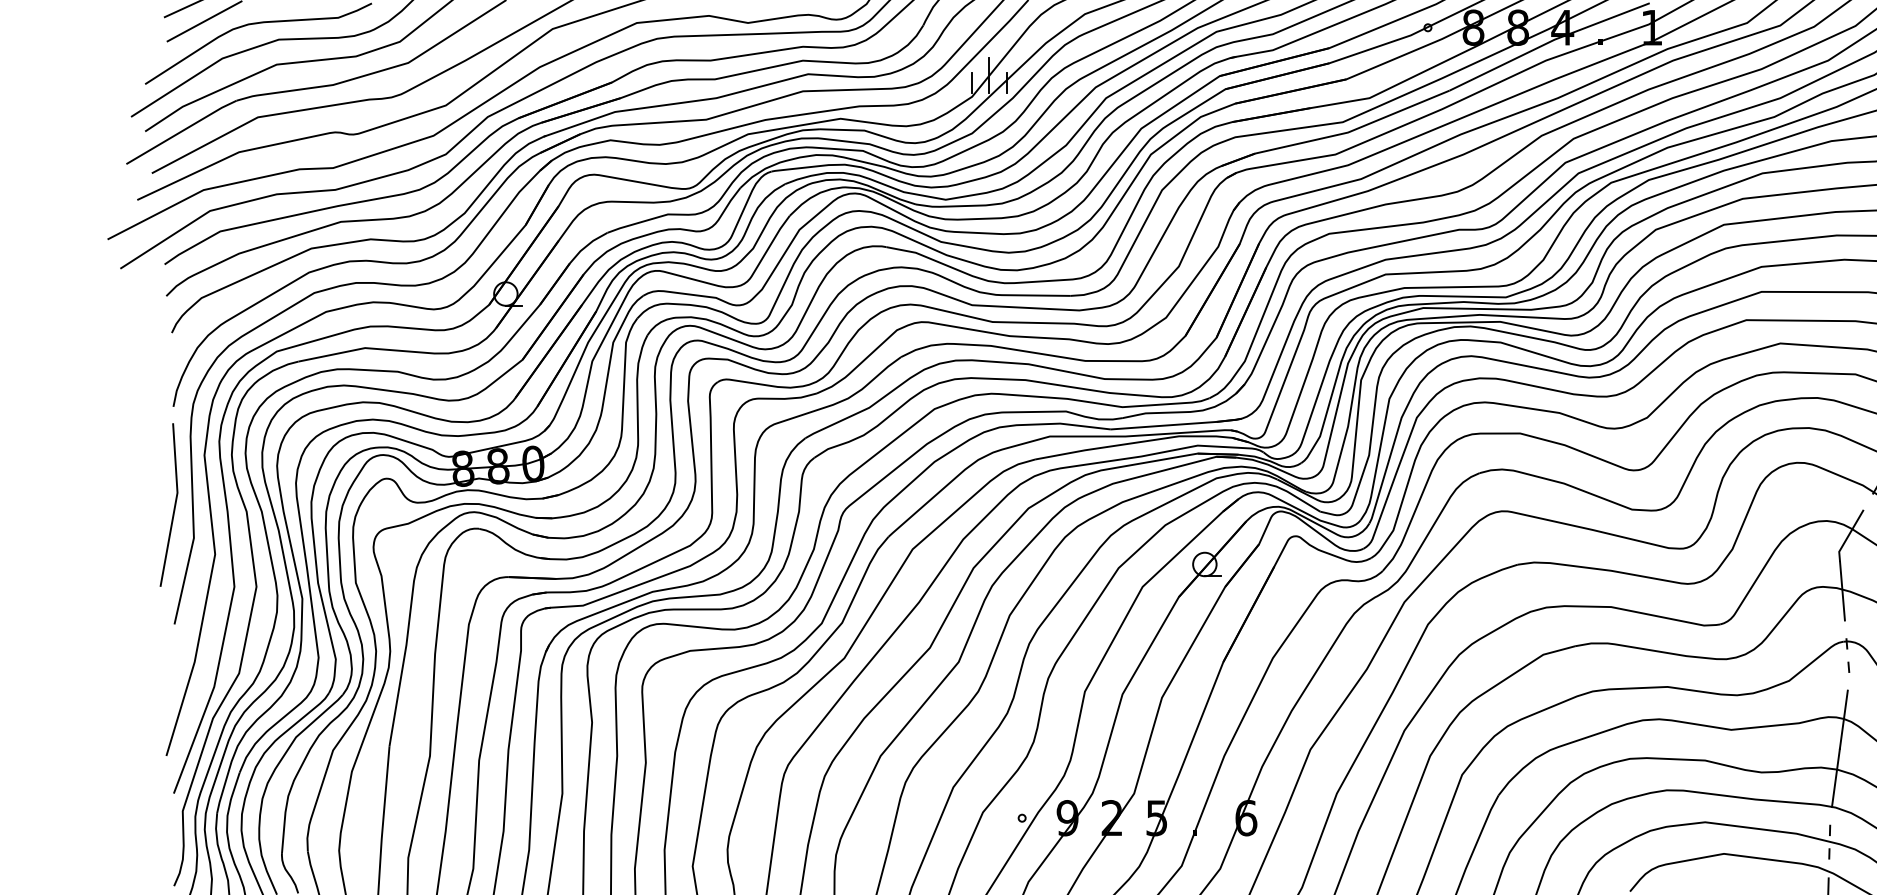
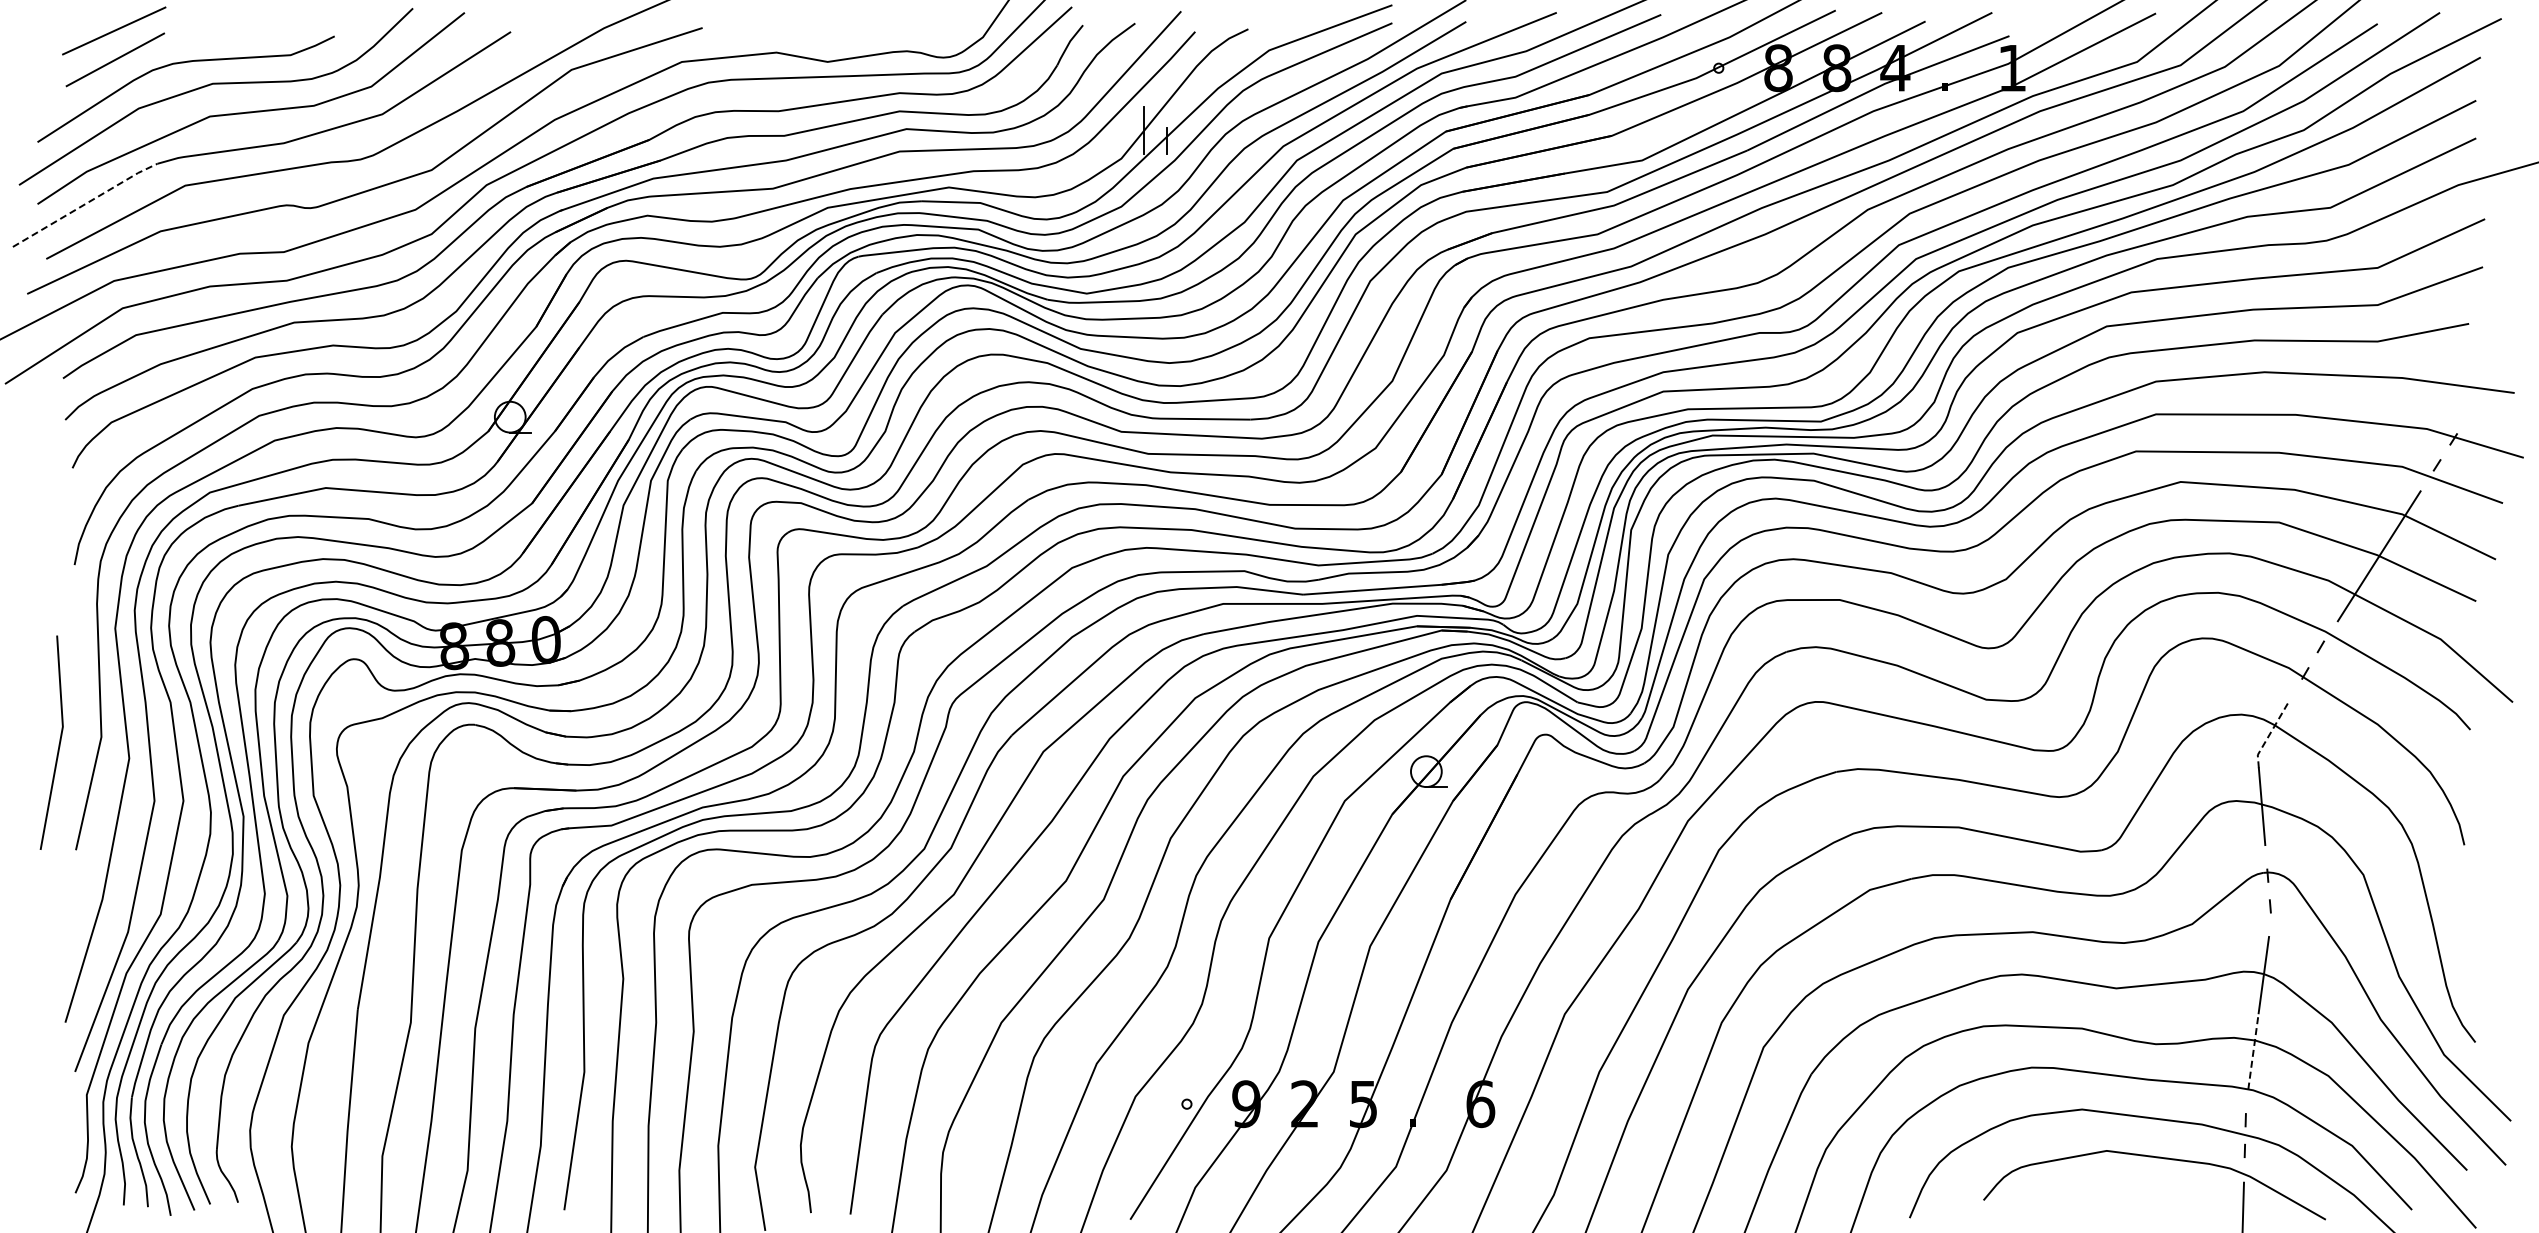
line: (971, 82) -> (1120, 140), removed
line: (181, 130) -> (85, 203), solid -> dashed
line: (174, 506) -> (58, 744), moved
line: (1848, 535) -> (2270, 733), solid -> dashed
line: (1835, 777) -> (2253, 1050), solid -> dashed

